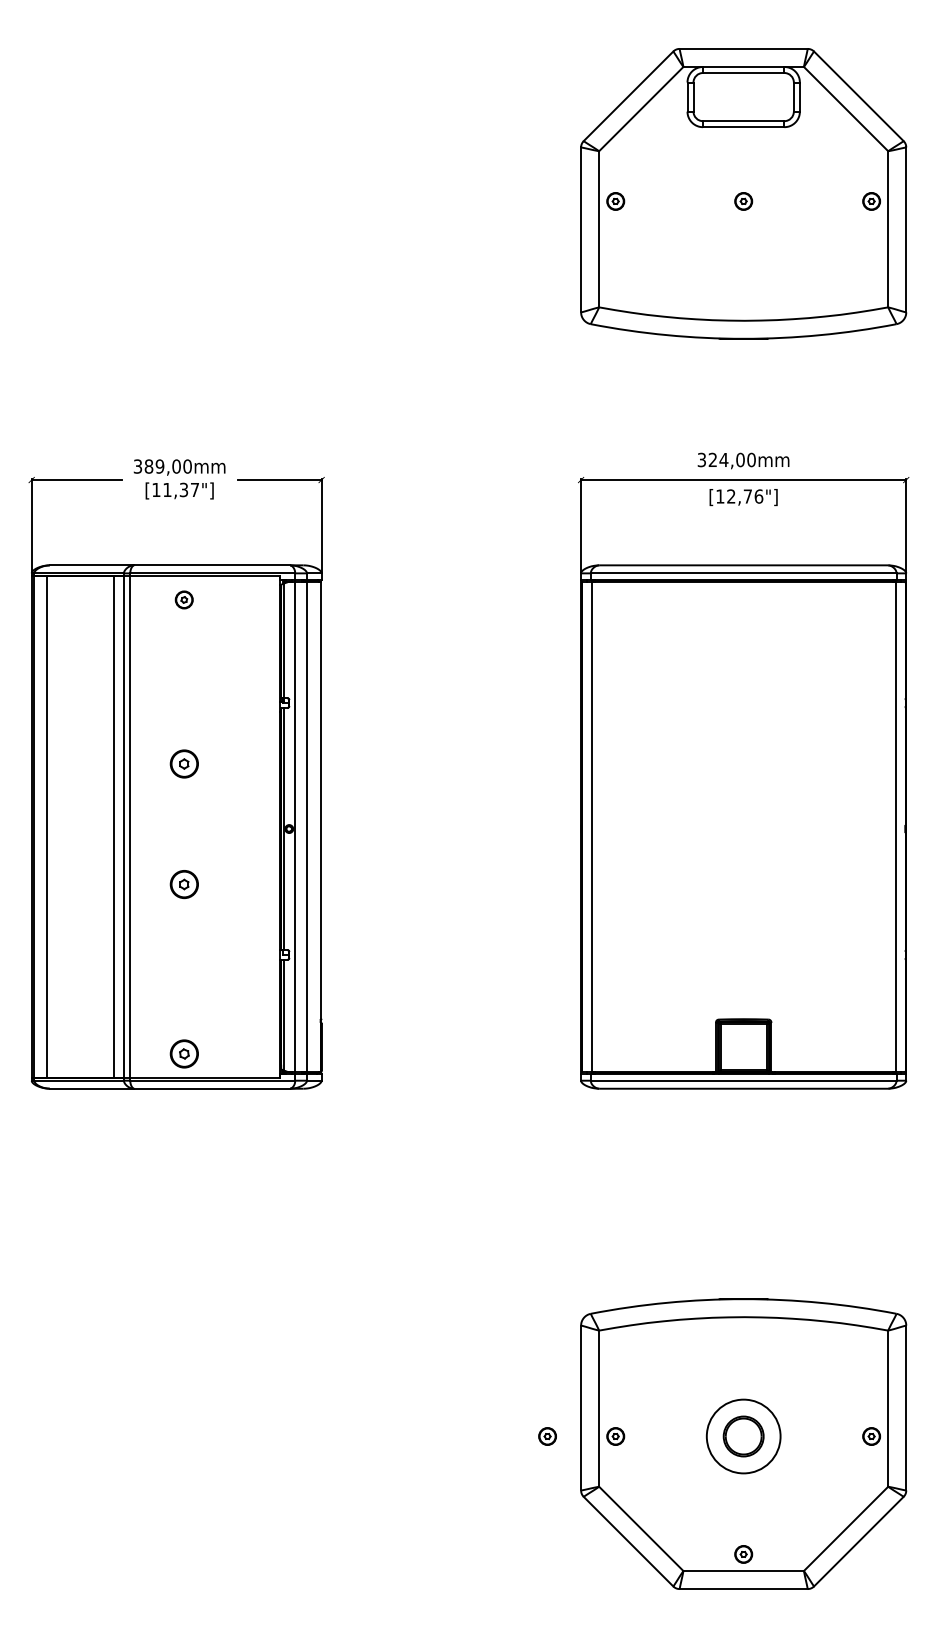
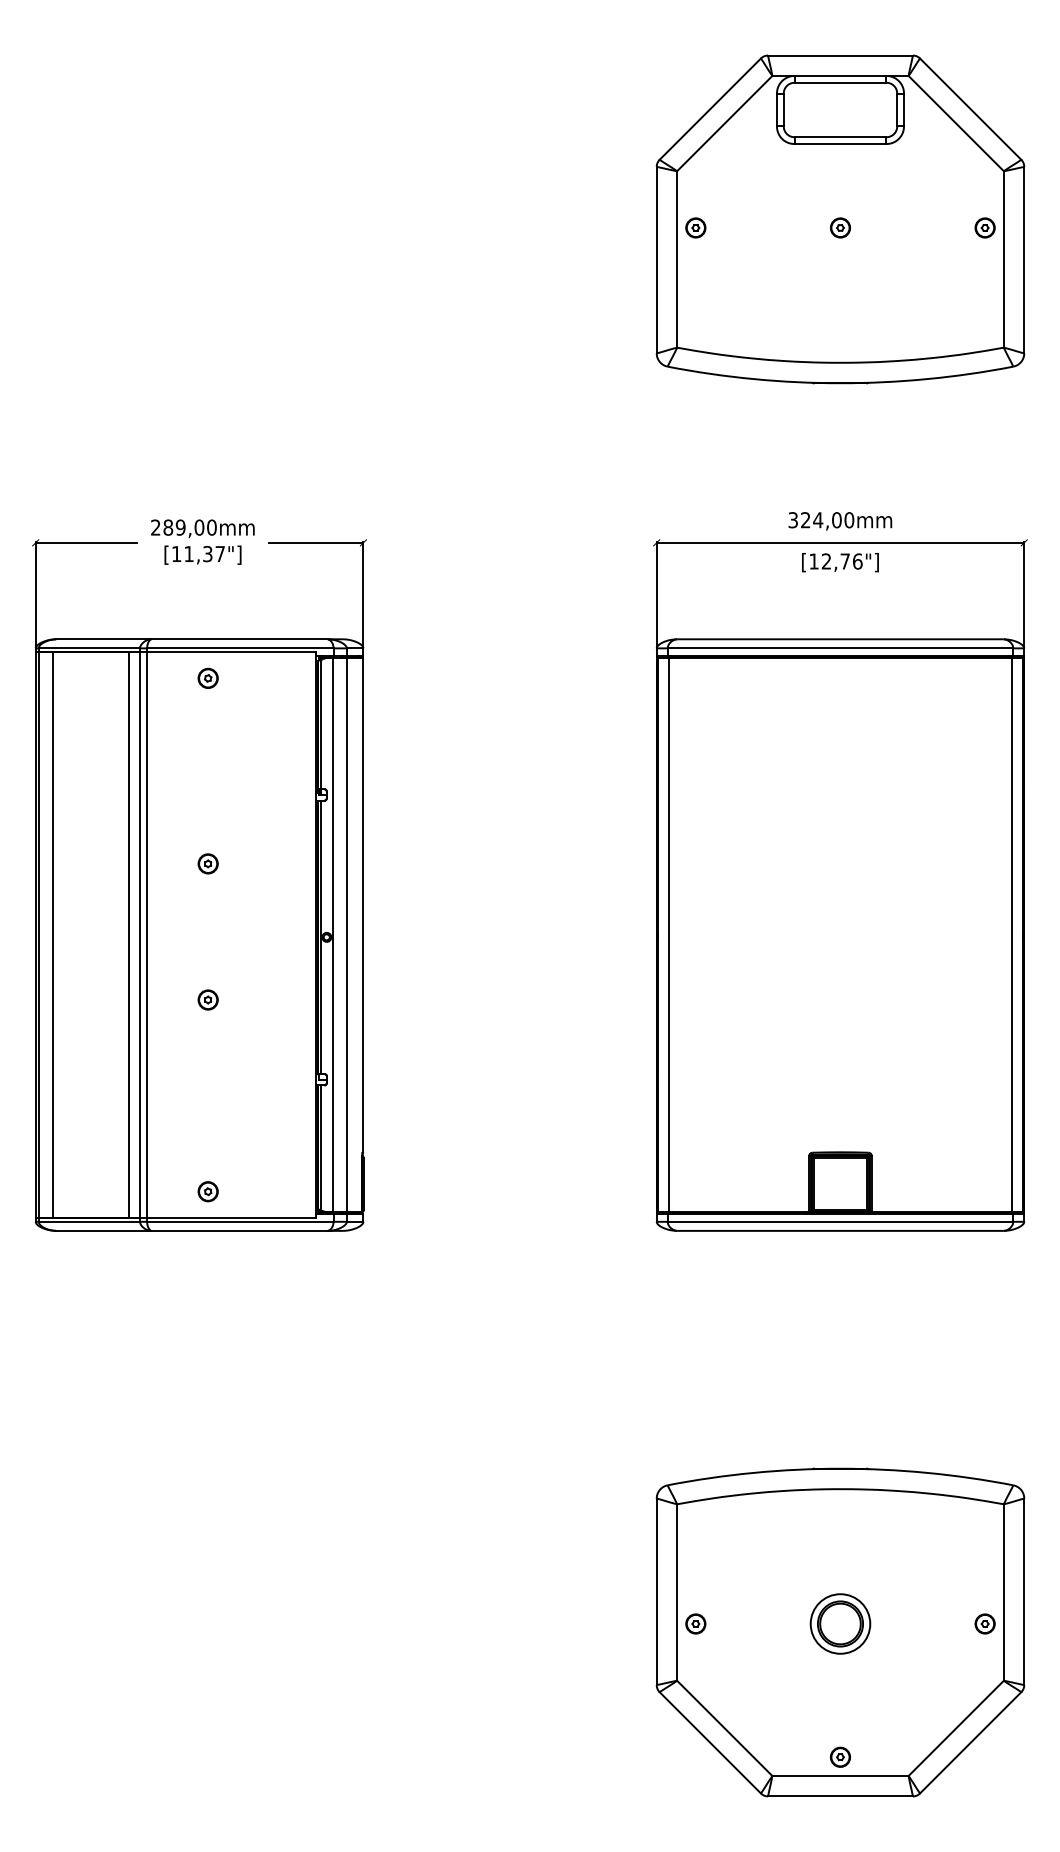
text: (137, 466) -> (155, 527), 389,00mm -> 289,00mm
part: (183, 763) -> (207, 863), size x0.62
part: (183, 884) -> (207, 999), size x0.62
part: (183, 1053) -> (207, 1191), size x0.62
part: (547, 1436) -> (618, 1623), removed
circle: (743, 1436) -> (840, 1623), size x0.71

